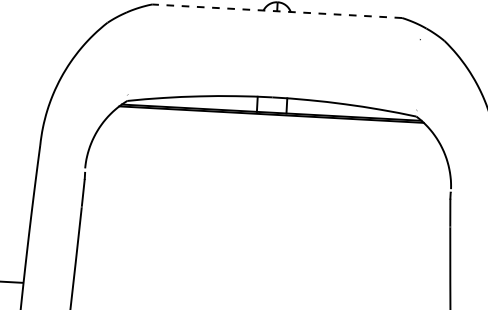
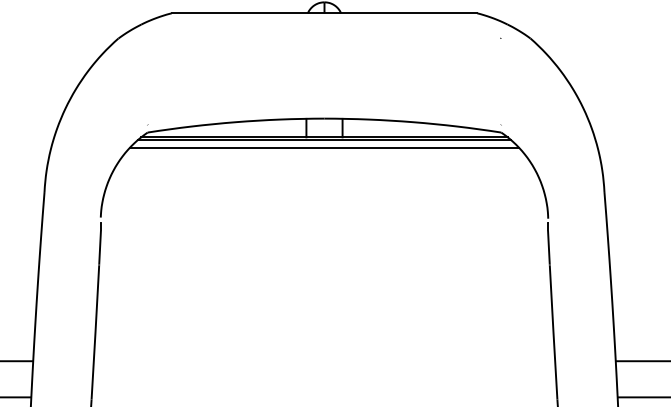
line: (277, 11) -> (324, 13), dashed -> solid
line: (271, 121) -> (324, 148), added

